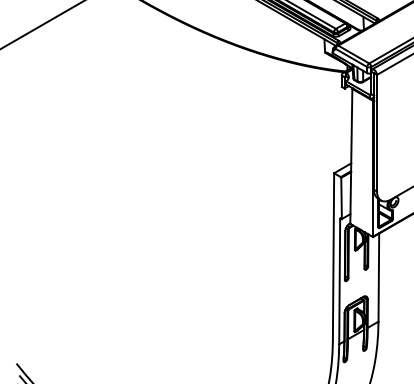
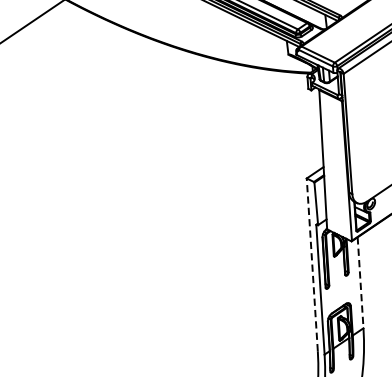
line: (333, 256) -> (312, 264), solid -> dashed
line: (378, 278) -> (360, 283), solid -> dashed

